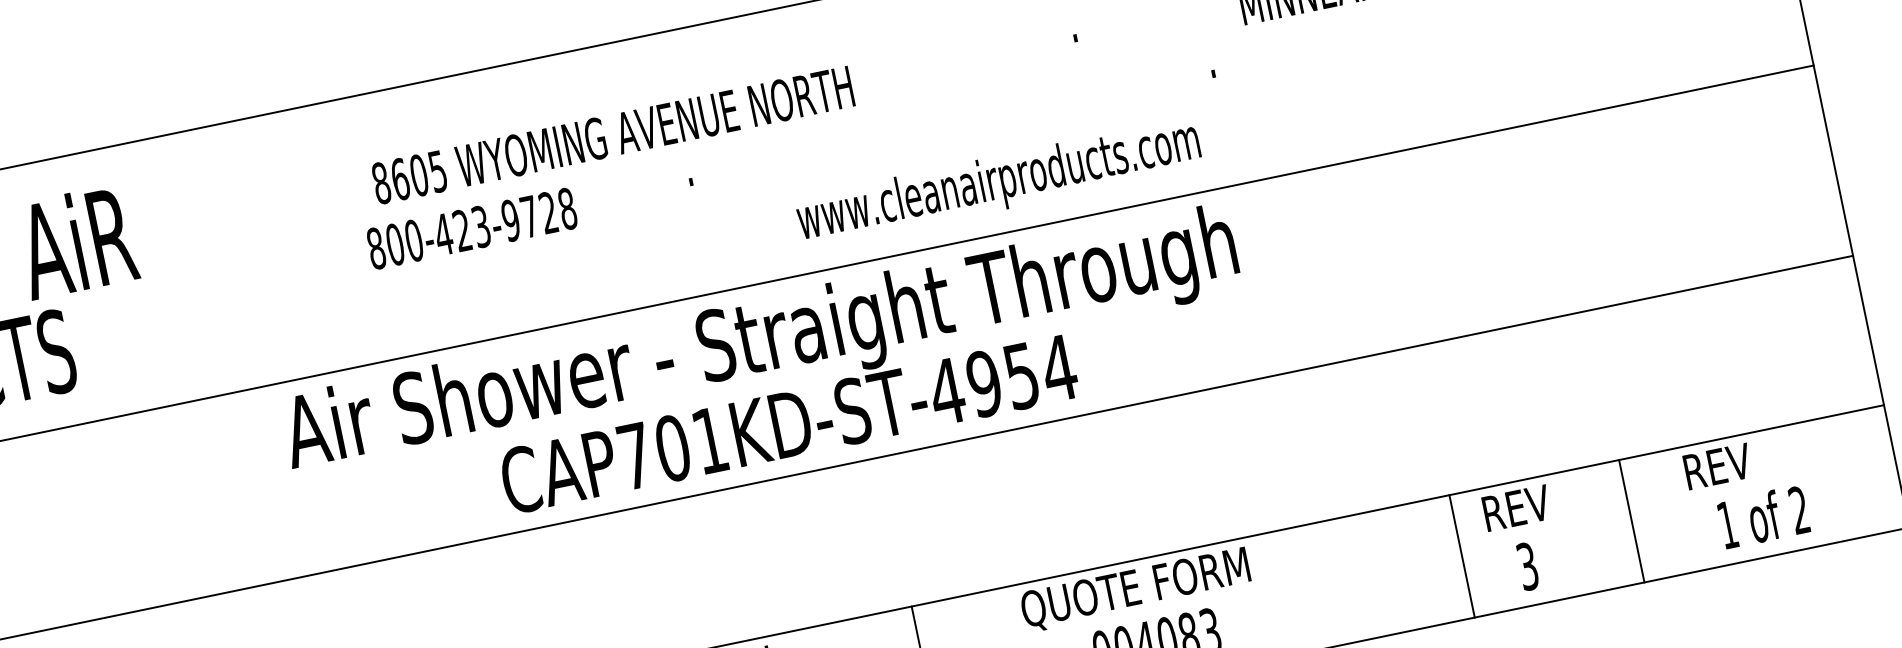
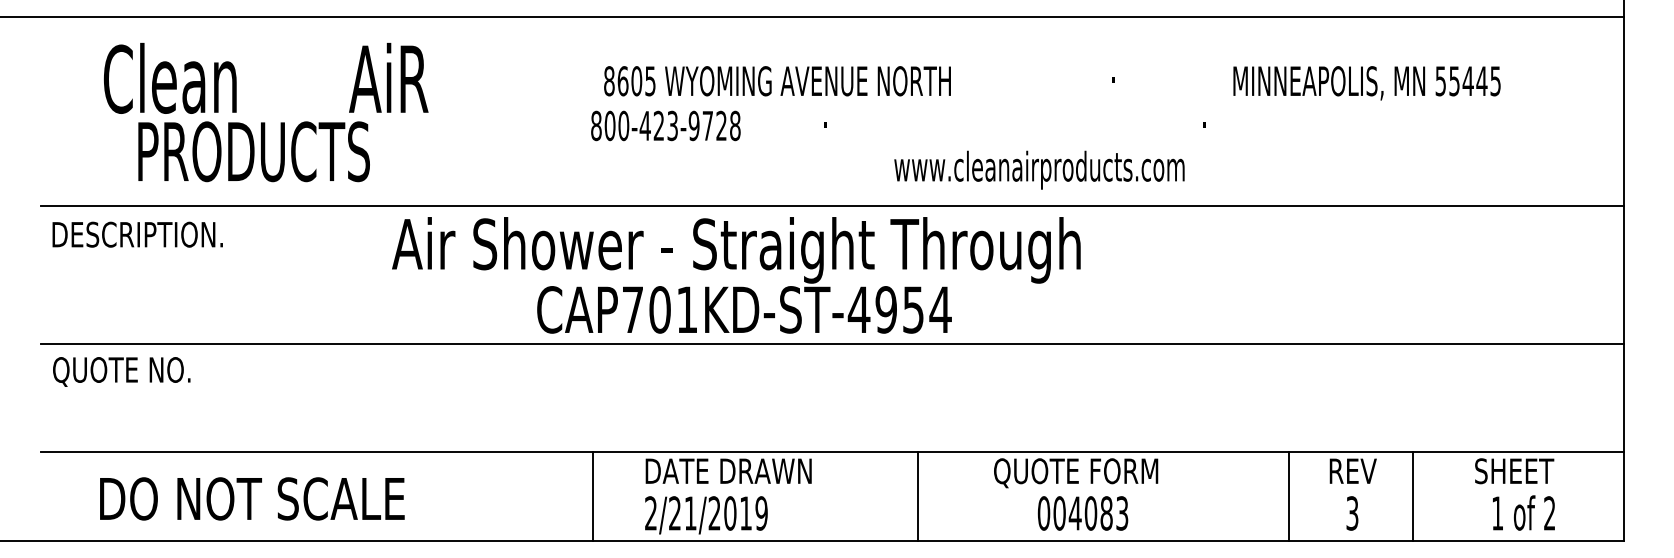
text: (768, 379) -> (736, 275), moved
text: (1738, 462) -> (1514, 471), REV -> SHEET
line: (1631, 520) -> (1413, 496), moved
line: (1462, 555) -> (1289, 496), moved

